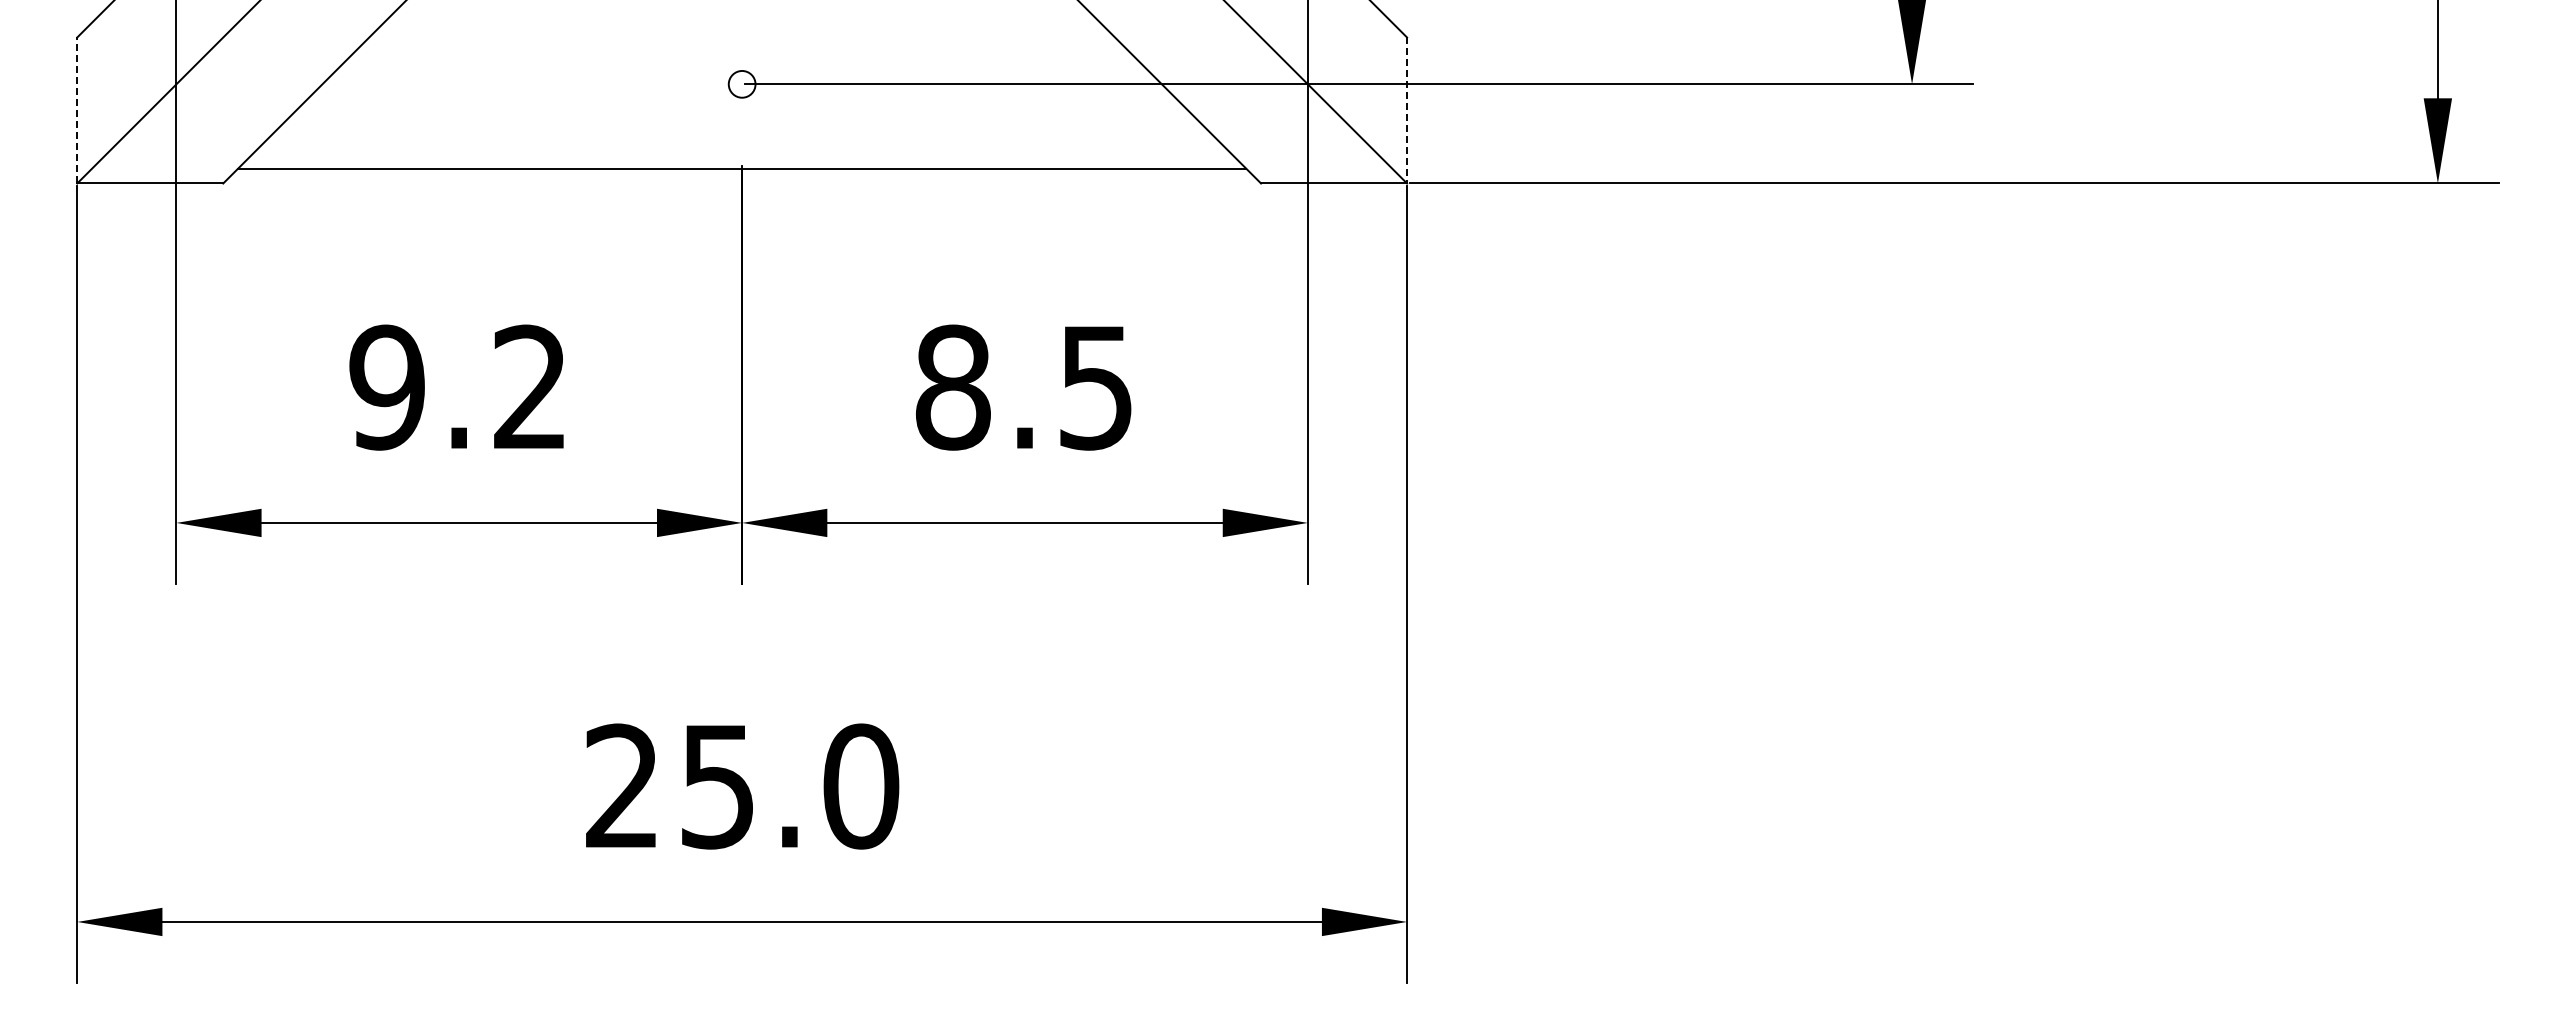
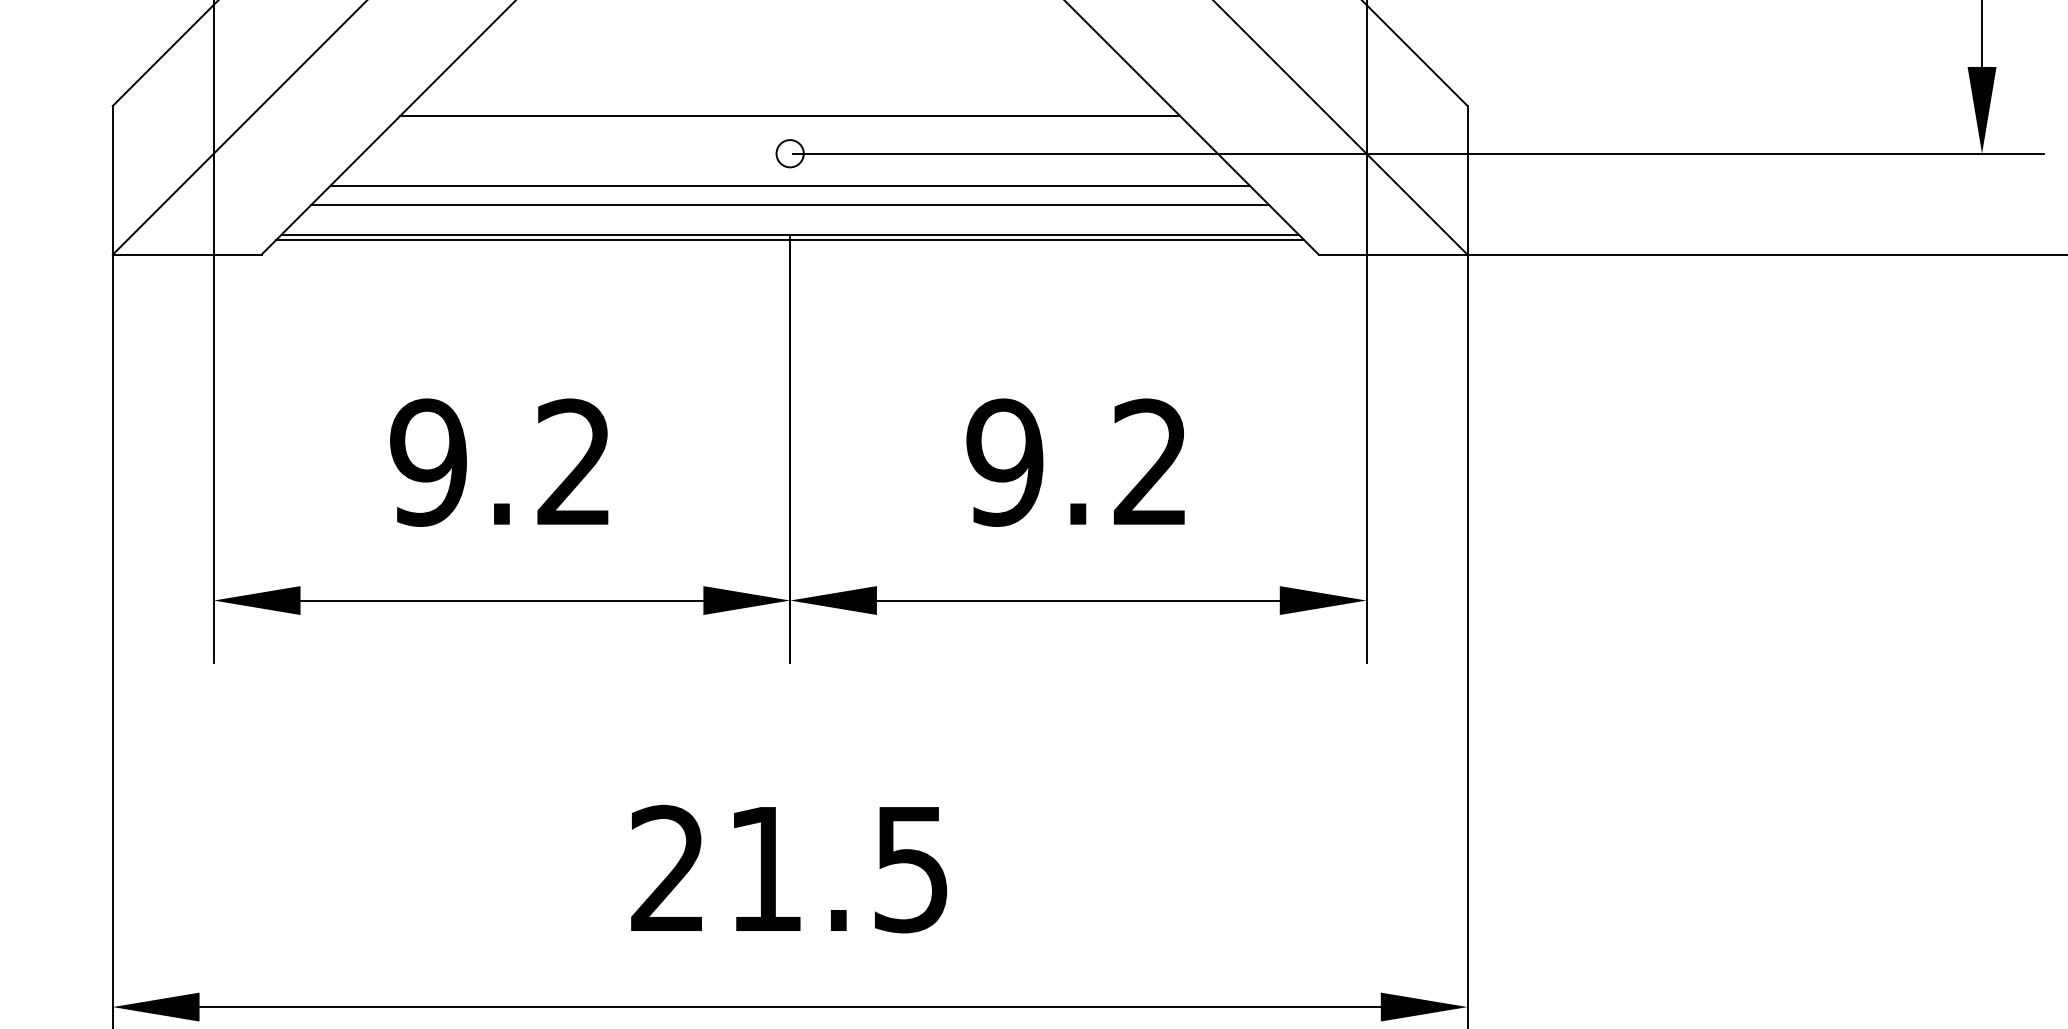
line: (741, 47) -> (789, 116), added
line: (77, 110) -> (113, 180), dashed -> solid
line: (1407, 111) -> (1468, 181), dashed -> solid
line: (741, 115) -> (789, 185), added
line: (742, 134) -> (790, 204), added
line: (741, 163) -> (789, 234), added
text: (1023, 387) -> (1076, 462), 8.5 -> 9.2
text: (790, 786) -> (839, 869), 25.0 -> 21.5

